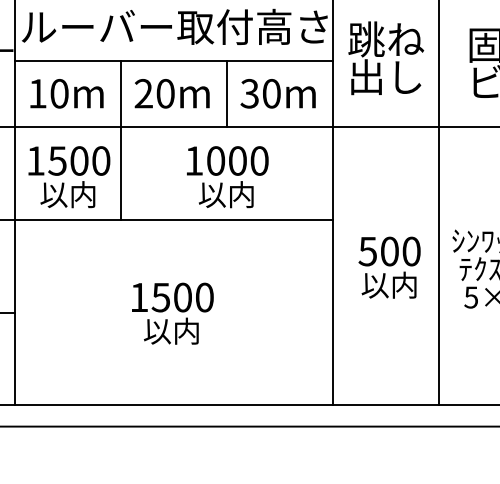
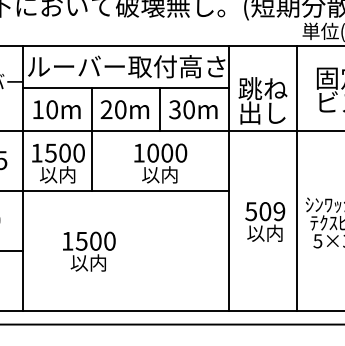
text: (385, 57) -> (262, 100), moved
text: (411, 251) -> (279, 211), 500 -> 509
text: (173, 313) -> (89, 251), moved

